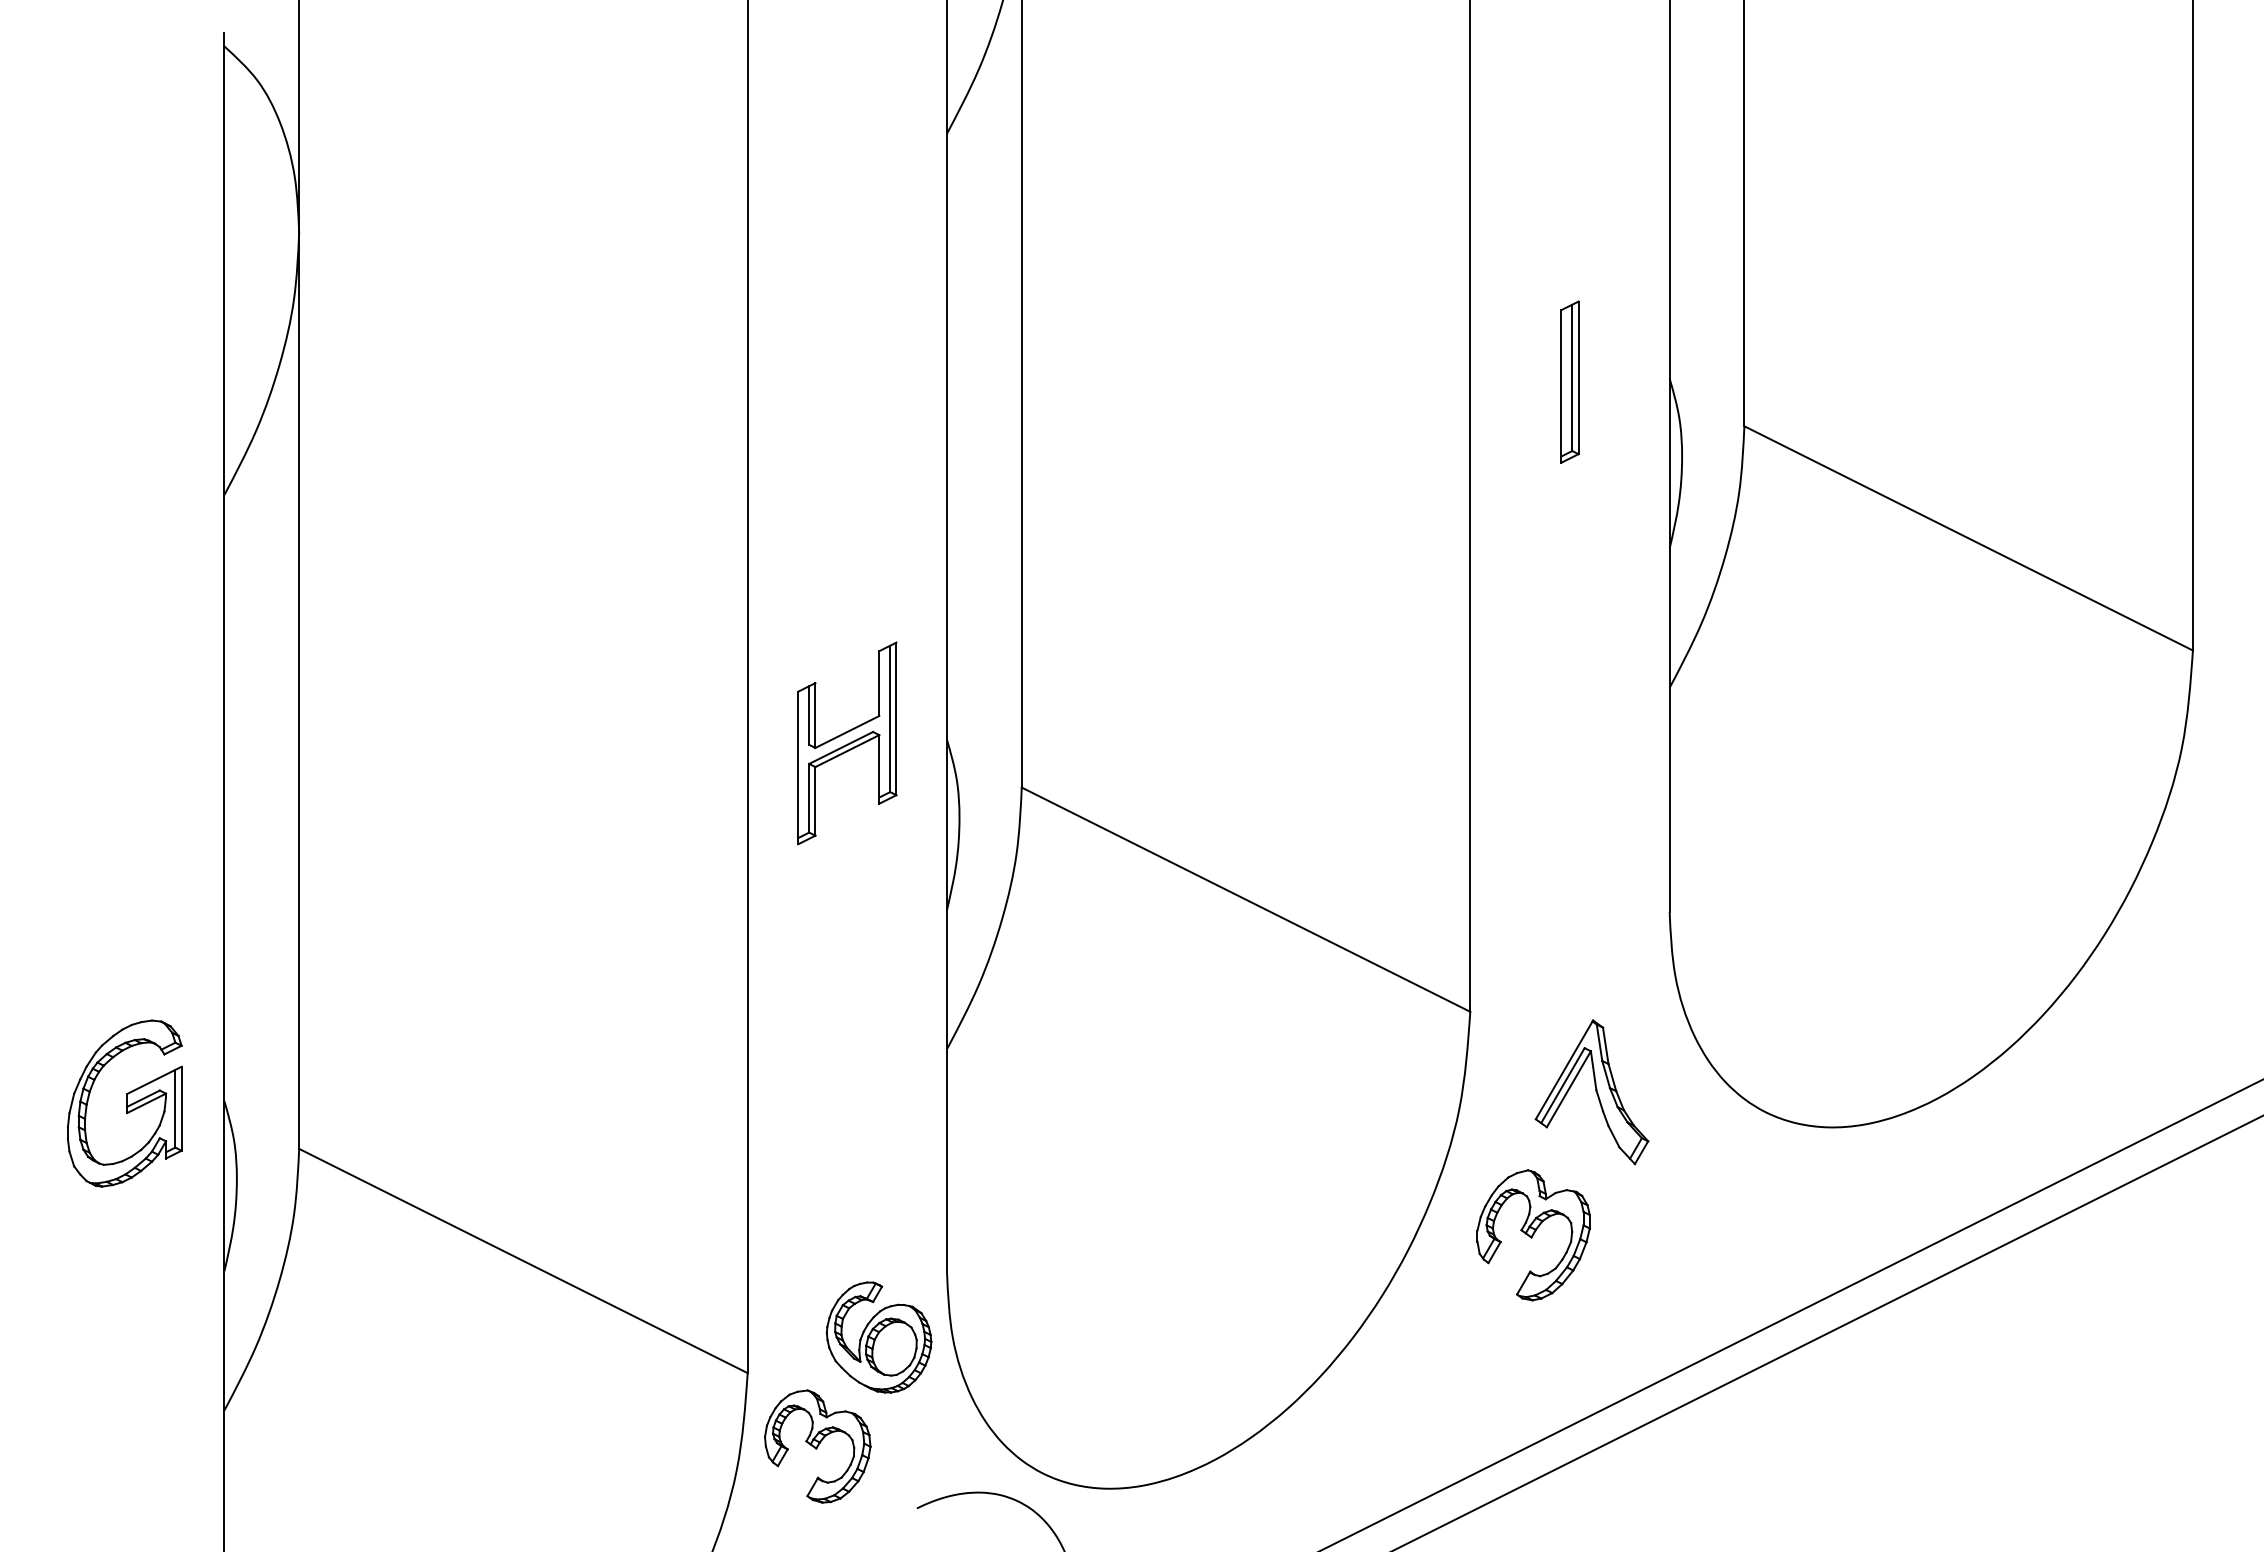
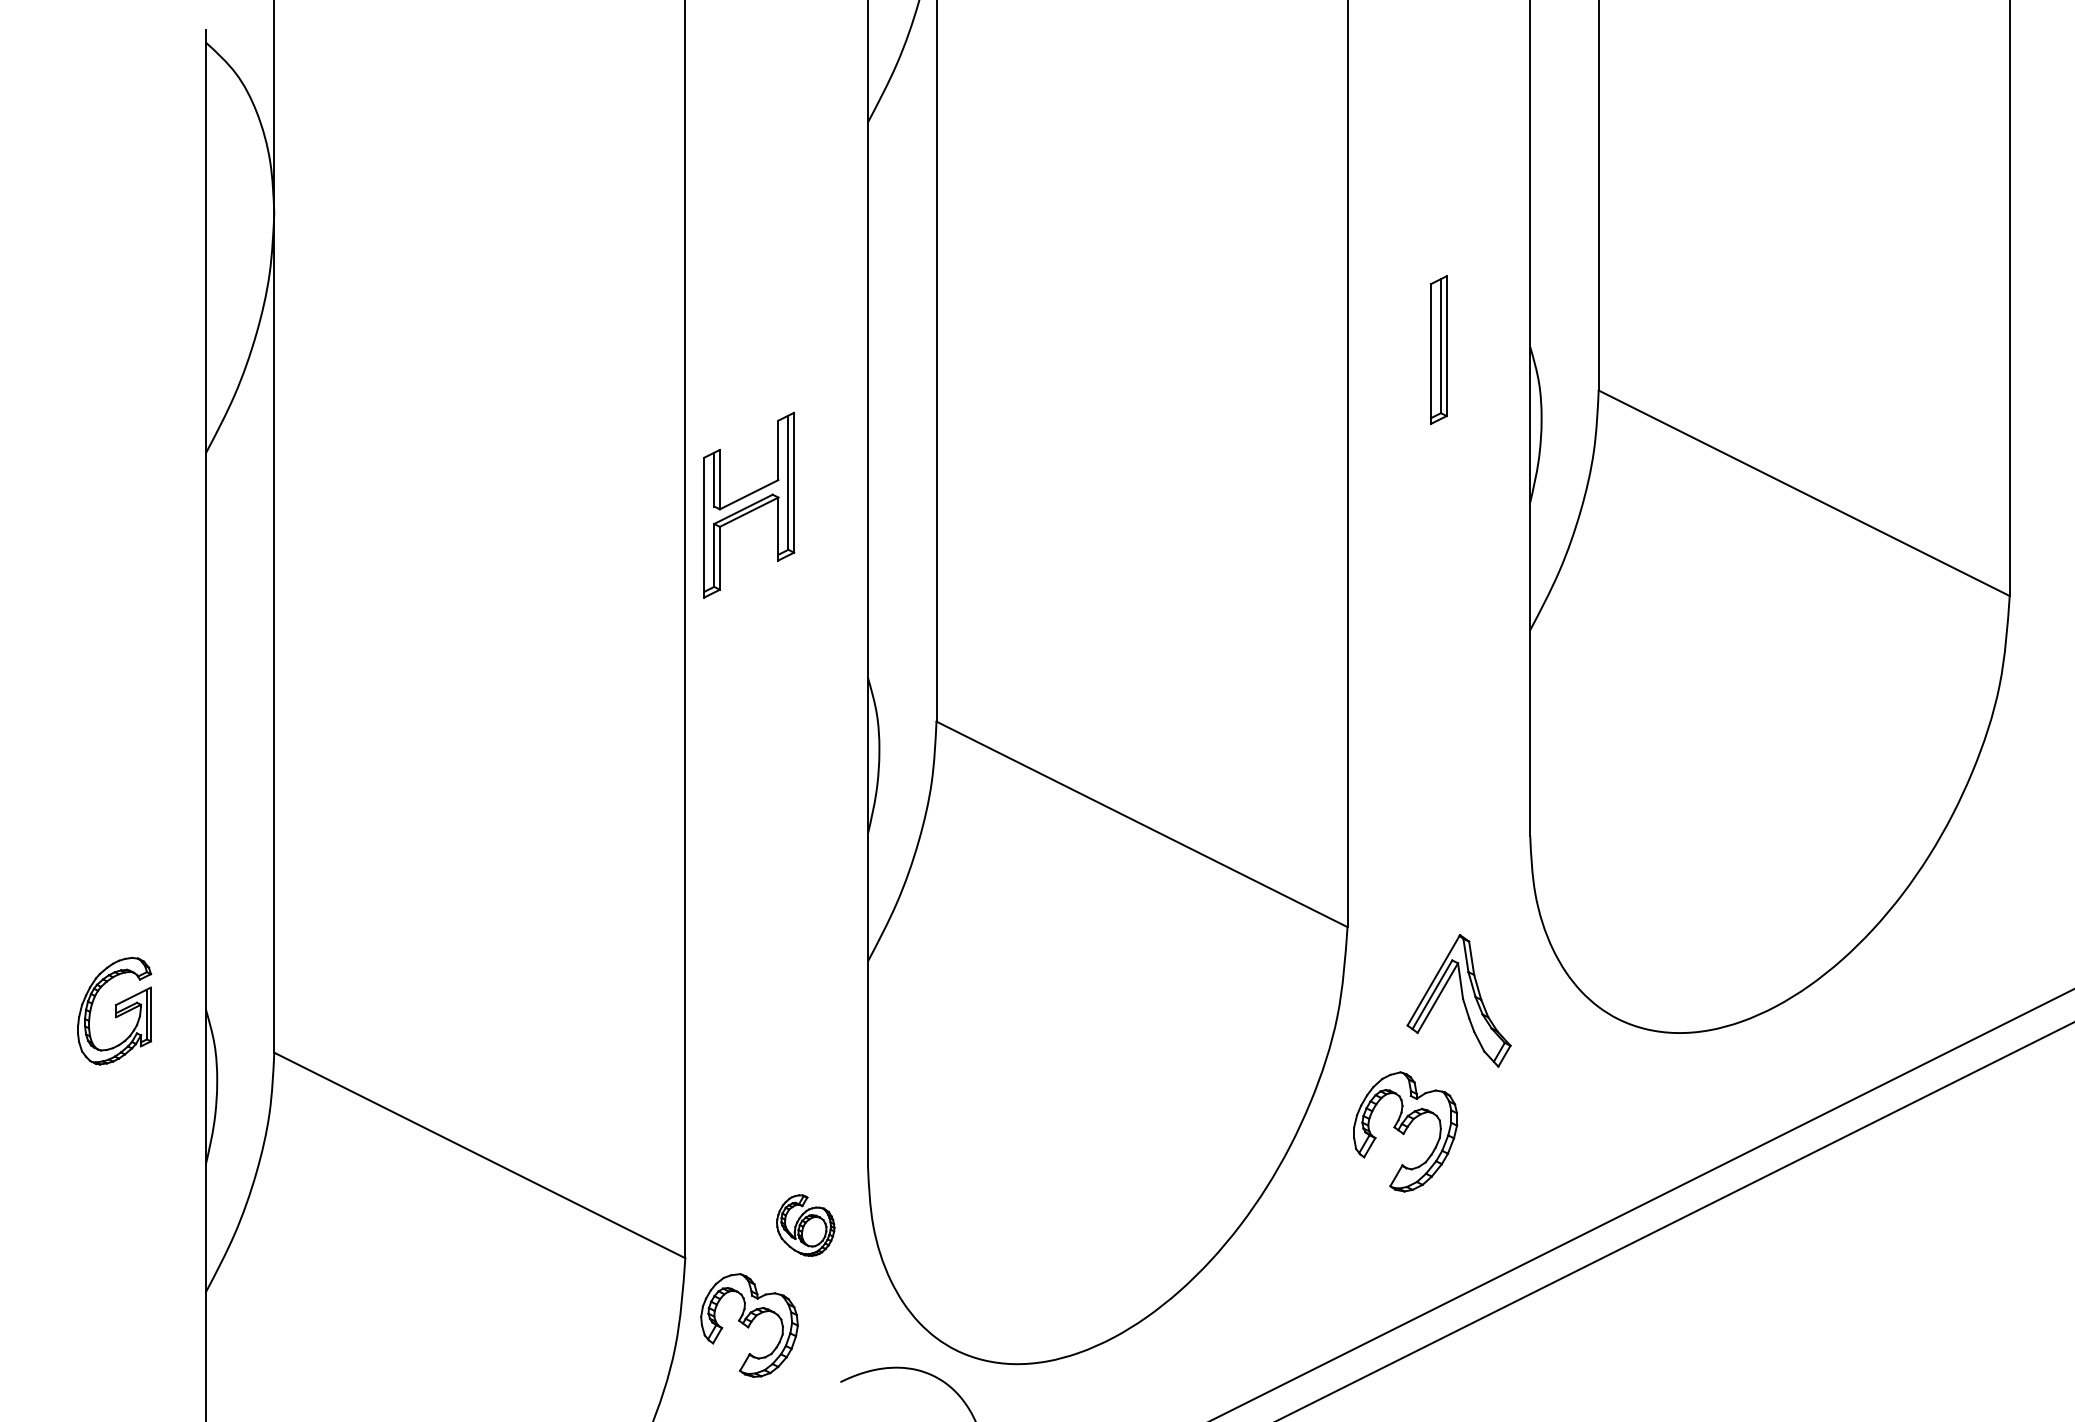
part: (847, 743) -> (749, 505), moved
part: (124, 1103) -> (114, 1011), size x0.7
part: (878, 1337) -> (805, 1225), size x0.6

